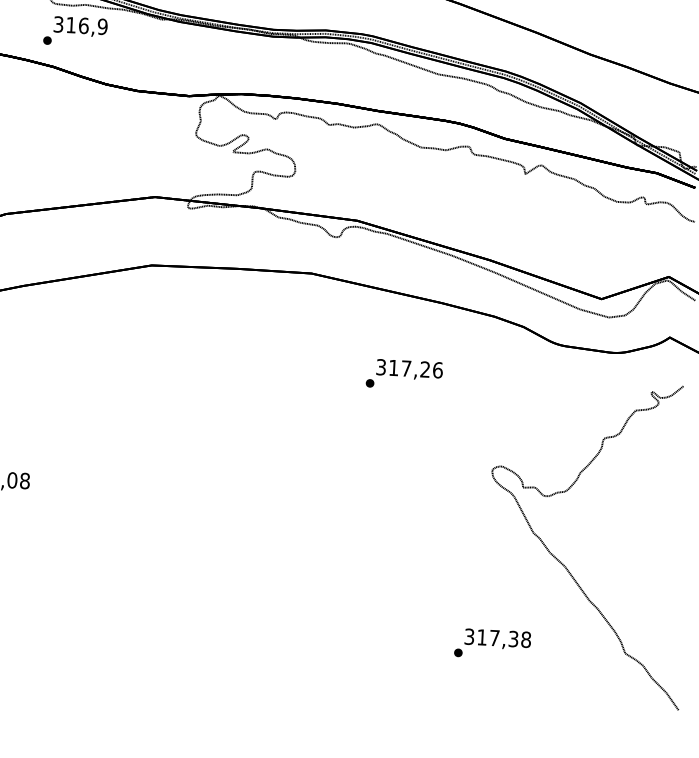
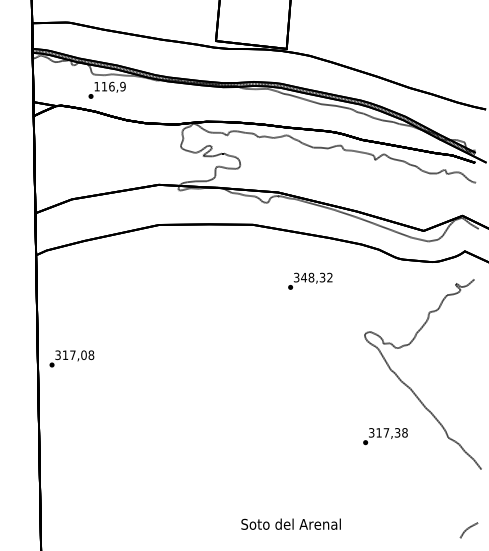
text: (57, 24) -> (96, 86), 316,9 -> 116,9
text: (415, 368) -> (316, 277), 317,26 -> 348,32
text: (492, 644) -> (385, 436), moved

